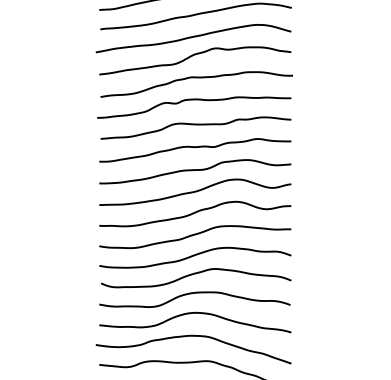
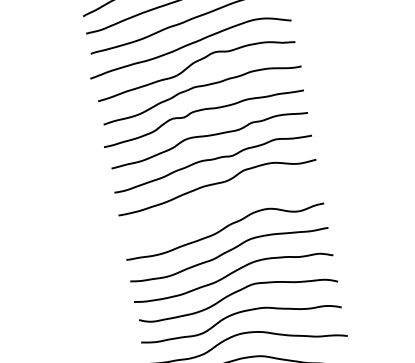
curve: (195, 191) -> (220, 206), removed

